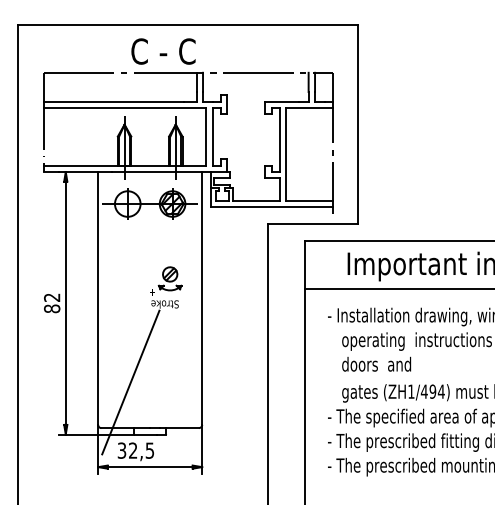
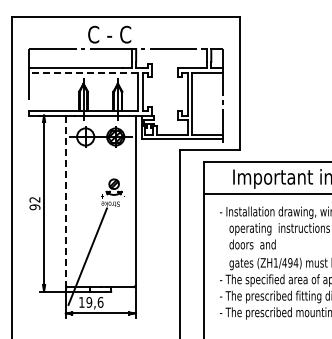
line: (124, 107) -> (83, 72), solid -> dashed
line: (97, 298) -> (65, 200), solid -> dashed
text: (51, 309) -> (34, 207), 82 -> 92
text: (136, 450) -> (91, 302), 32,5 -> 19,6

